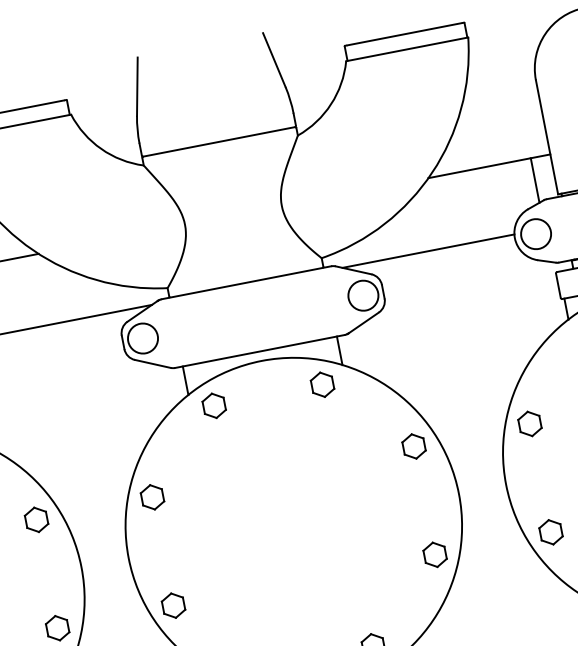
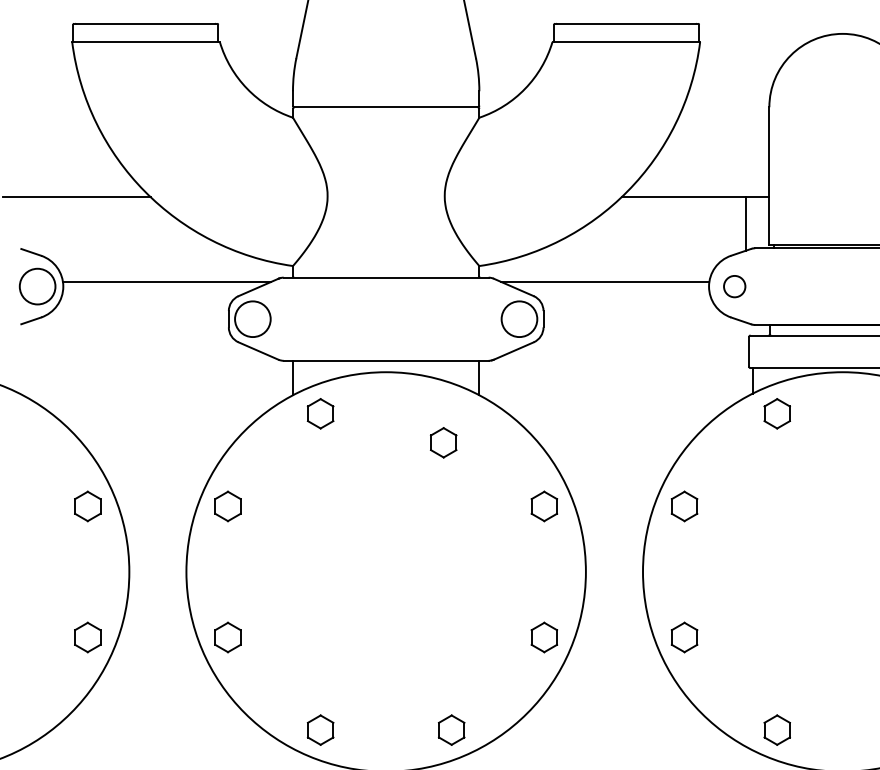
circle: (535, 234) -> (734, 286), size x0.6
part: (322, 384) -> (443, 442), moved

